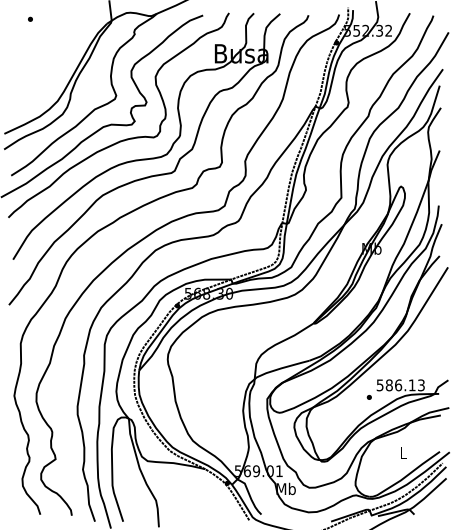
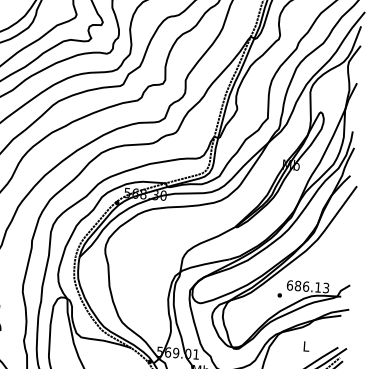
text: (379, 385) -> (289, 285), 586.13 -> 686.13

